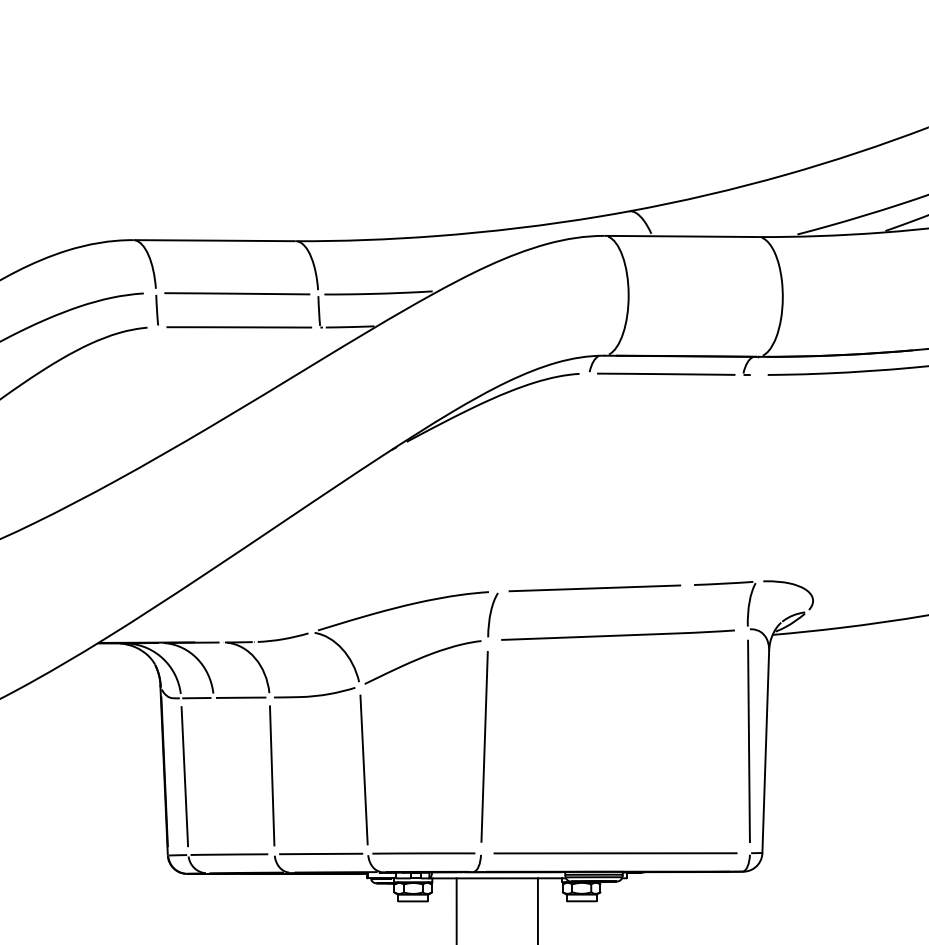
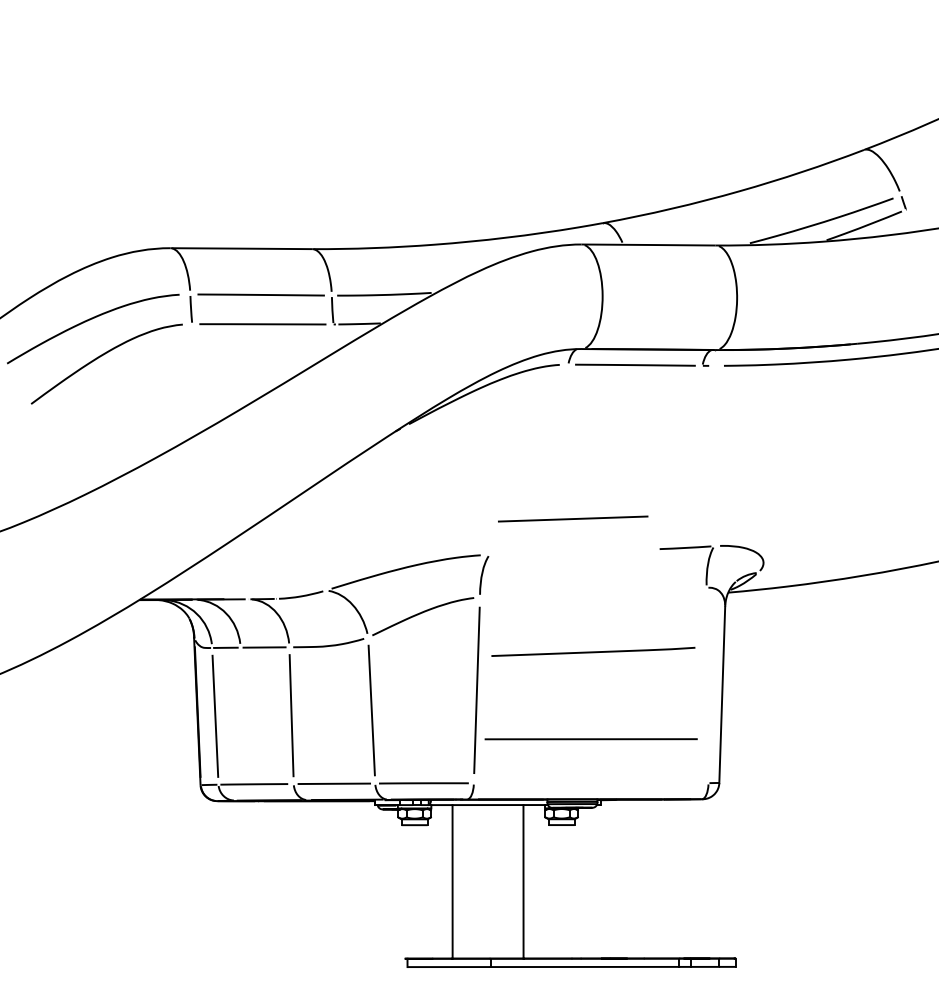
line: (595, 587) -> (573, 518), moved
line: (618, 634) -> (593, 651), moved
line: (748, 741) -> (707, 685), removed
line: (614, 853) -> (590, 739), moved

